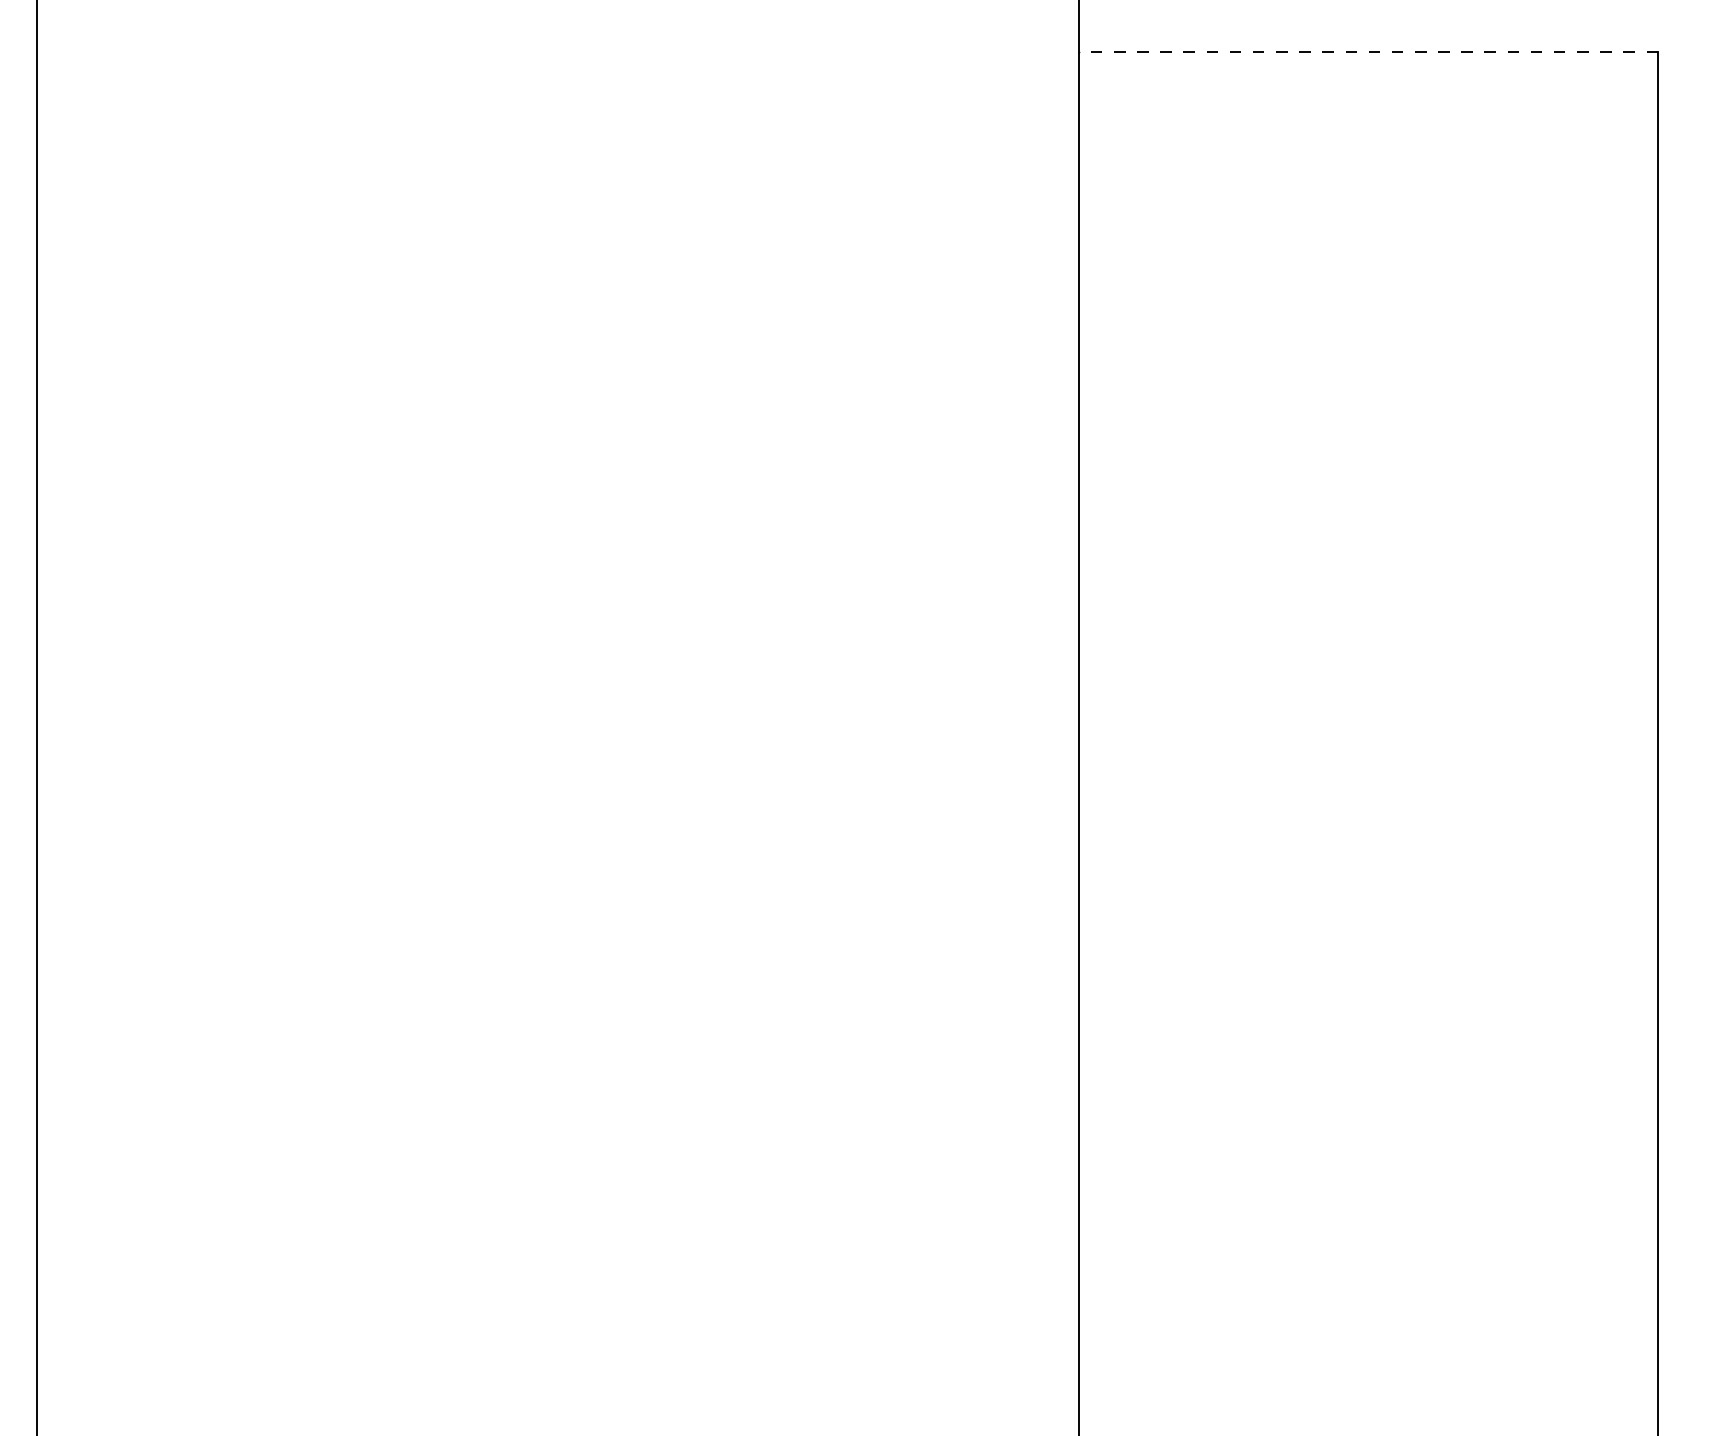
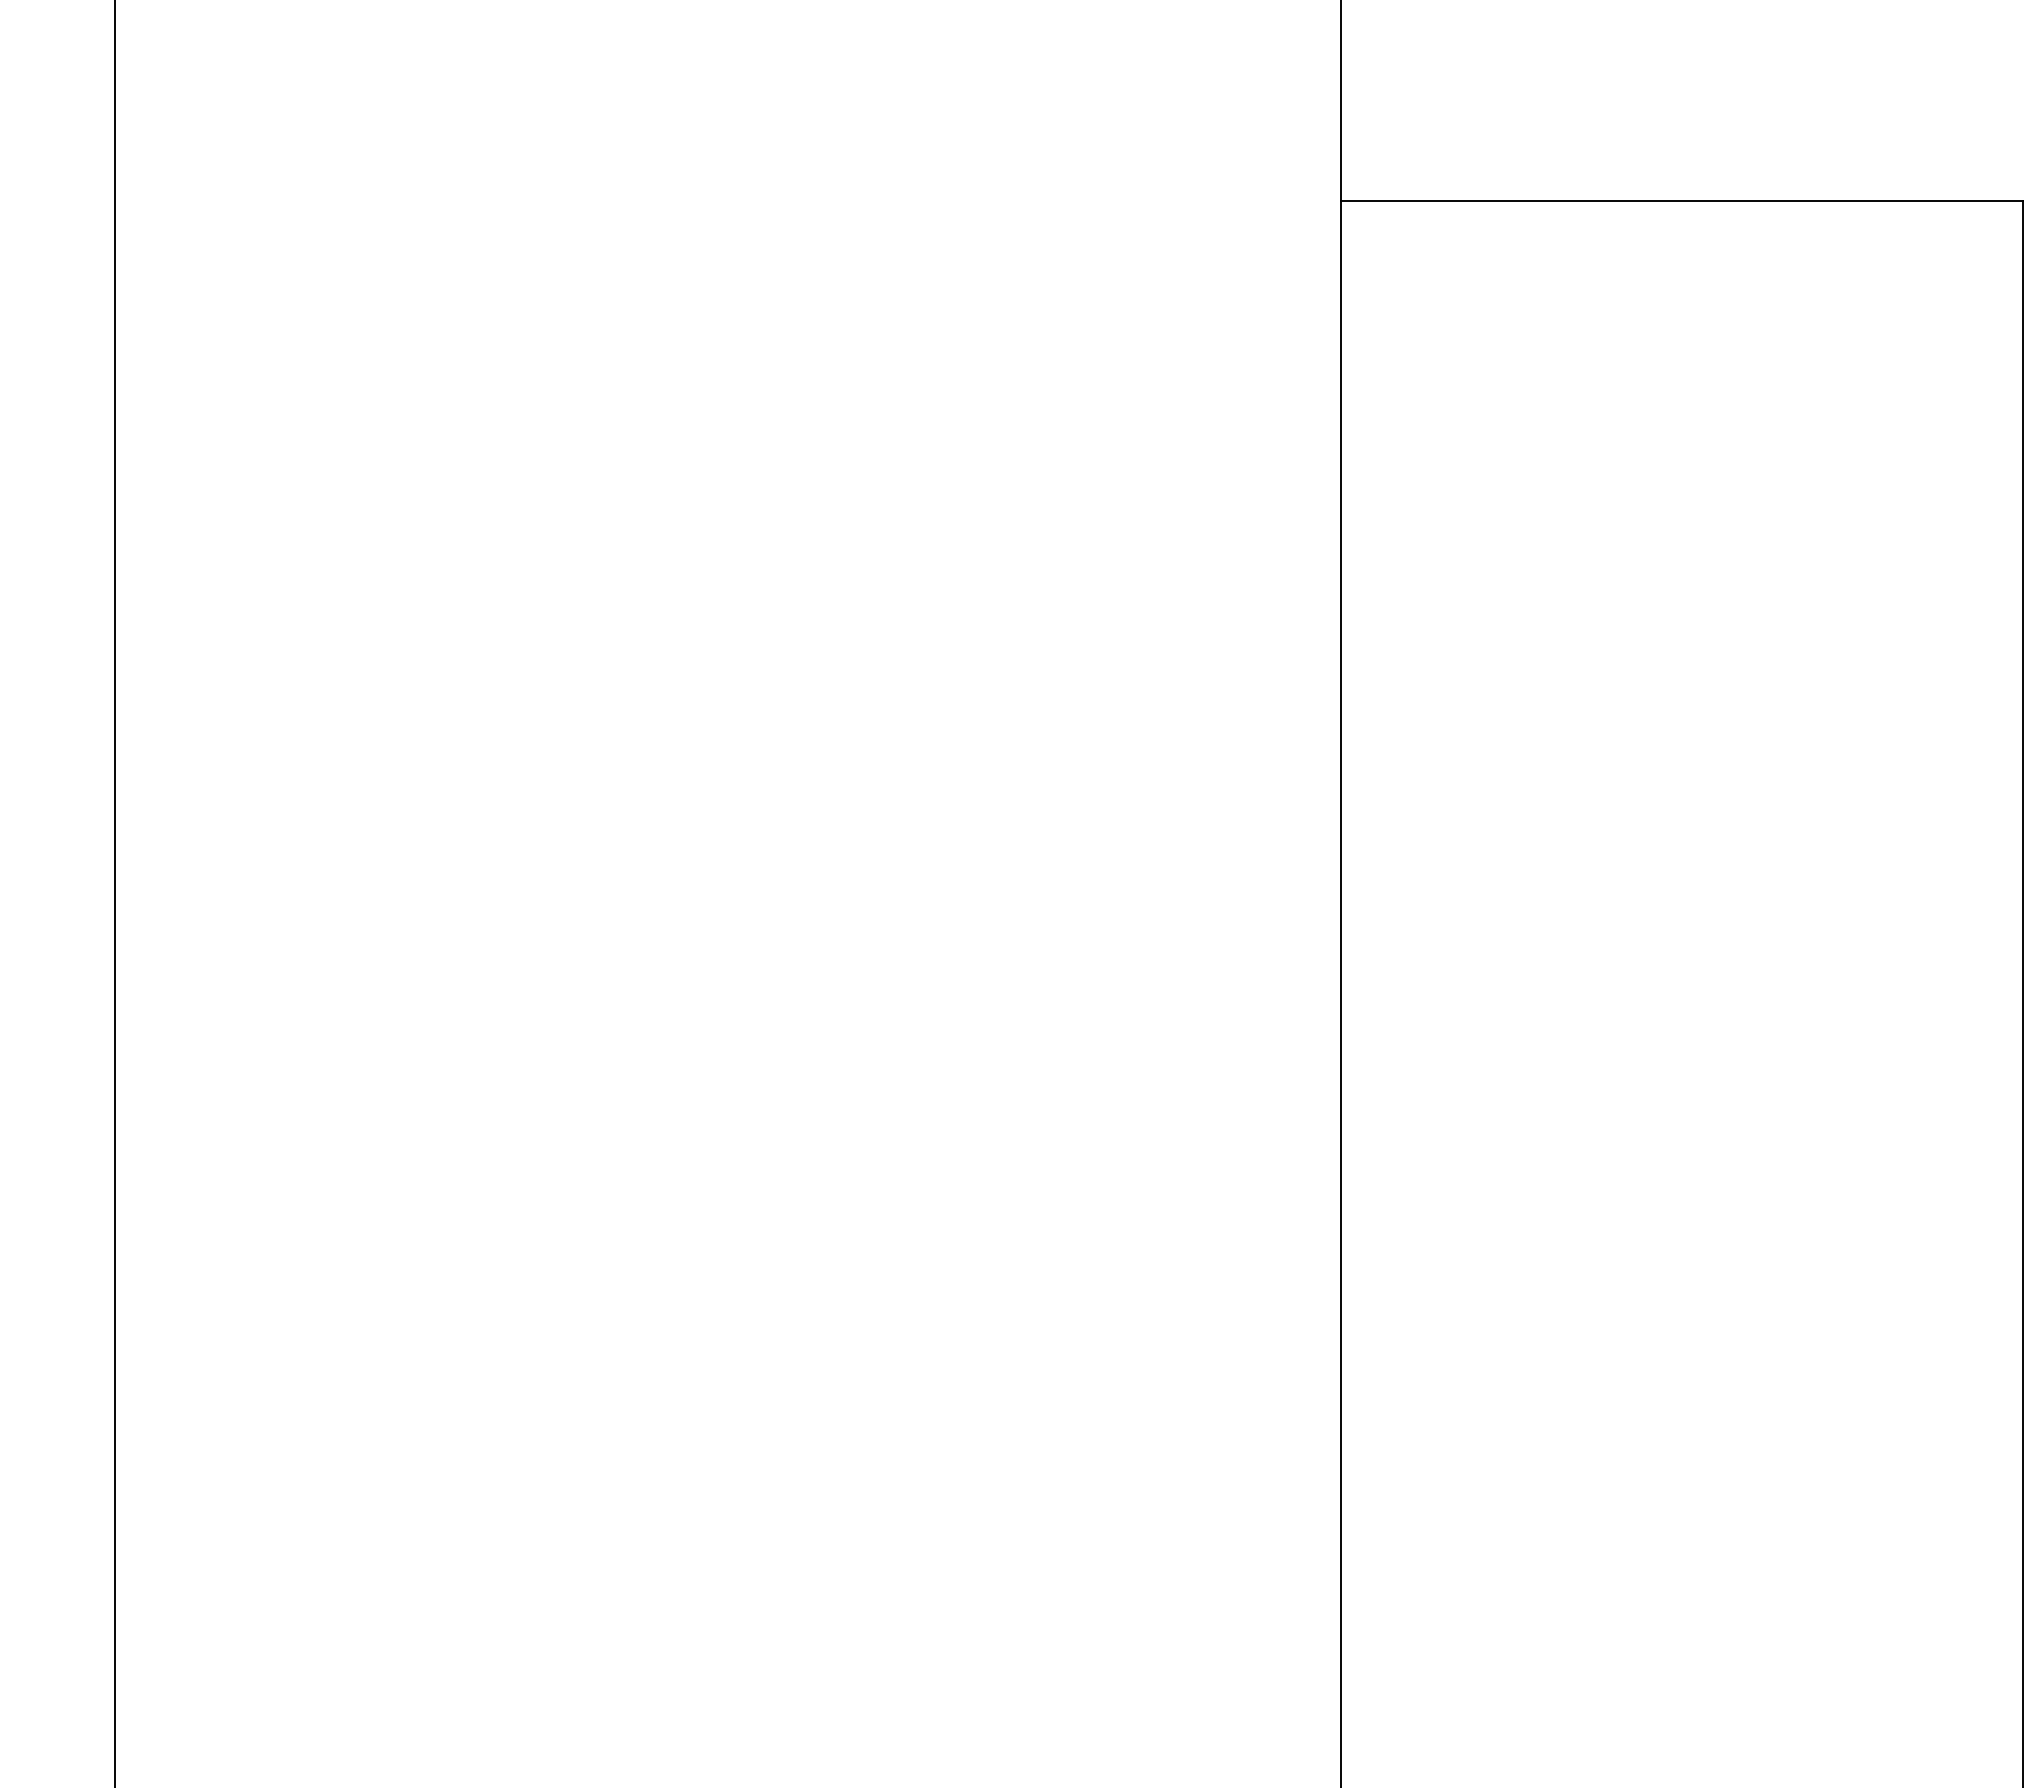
line: (1368, 51) -> (1681, 200), dashed -> solid

